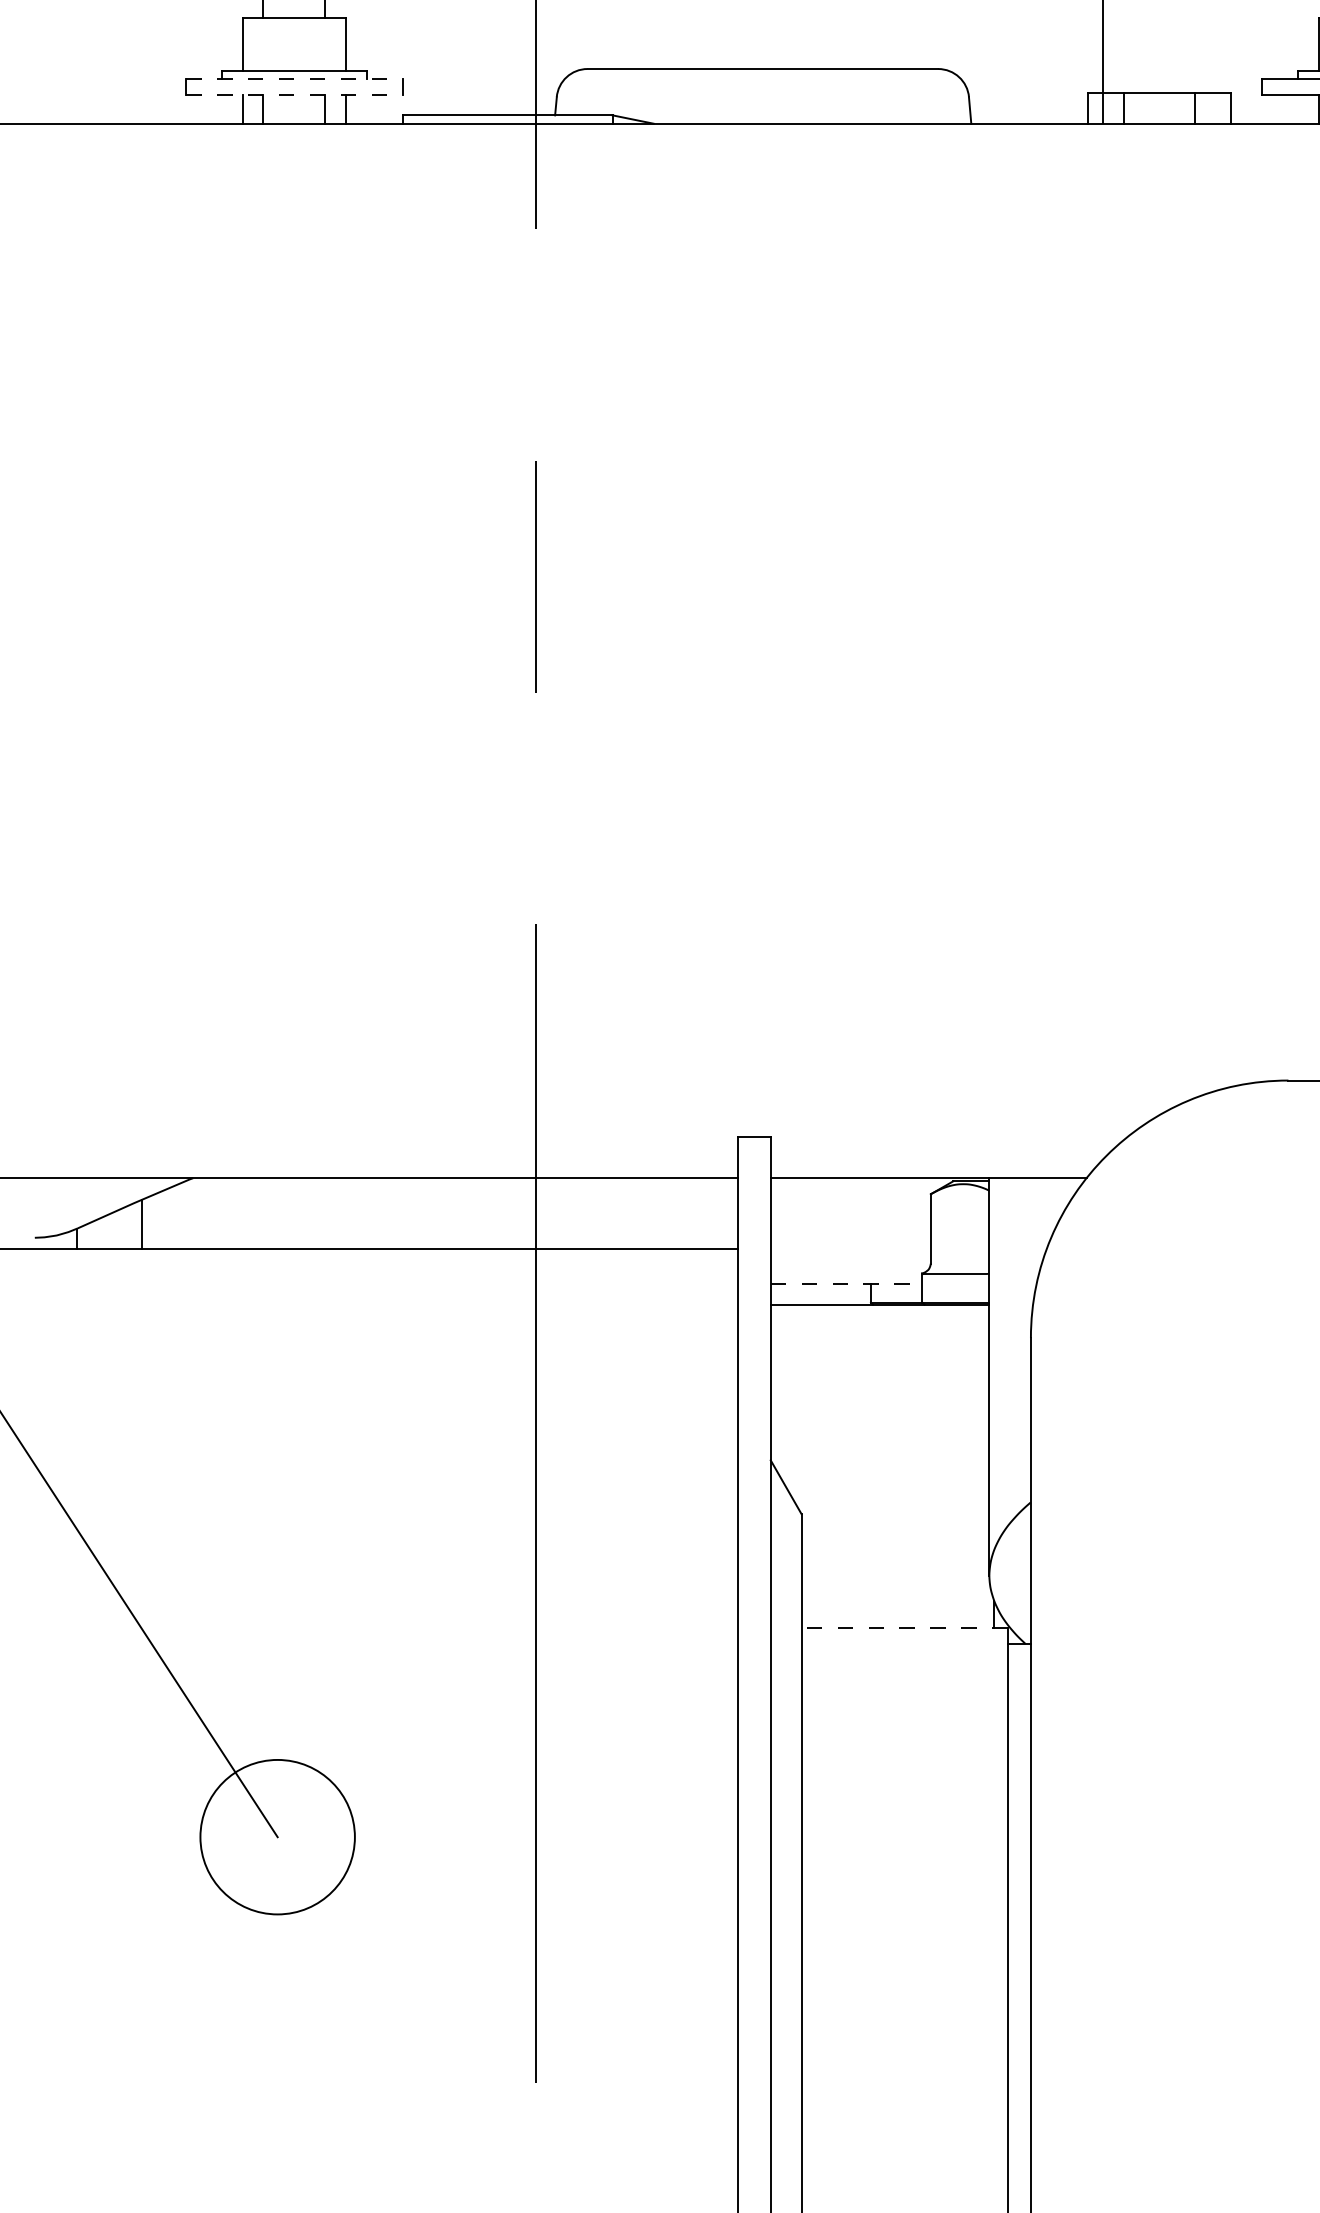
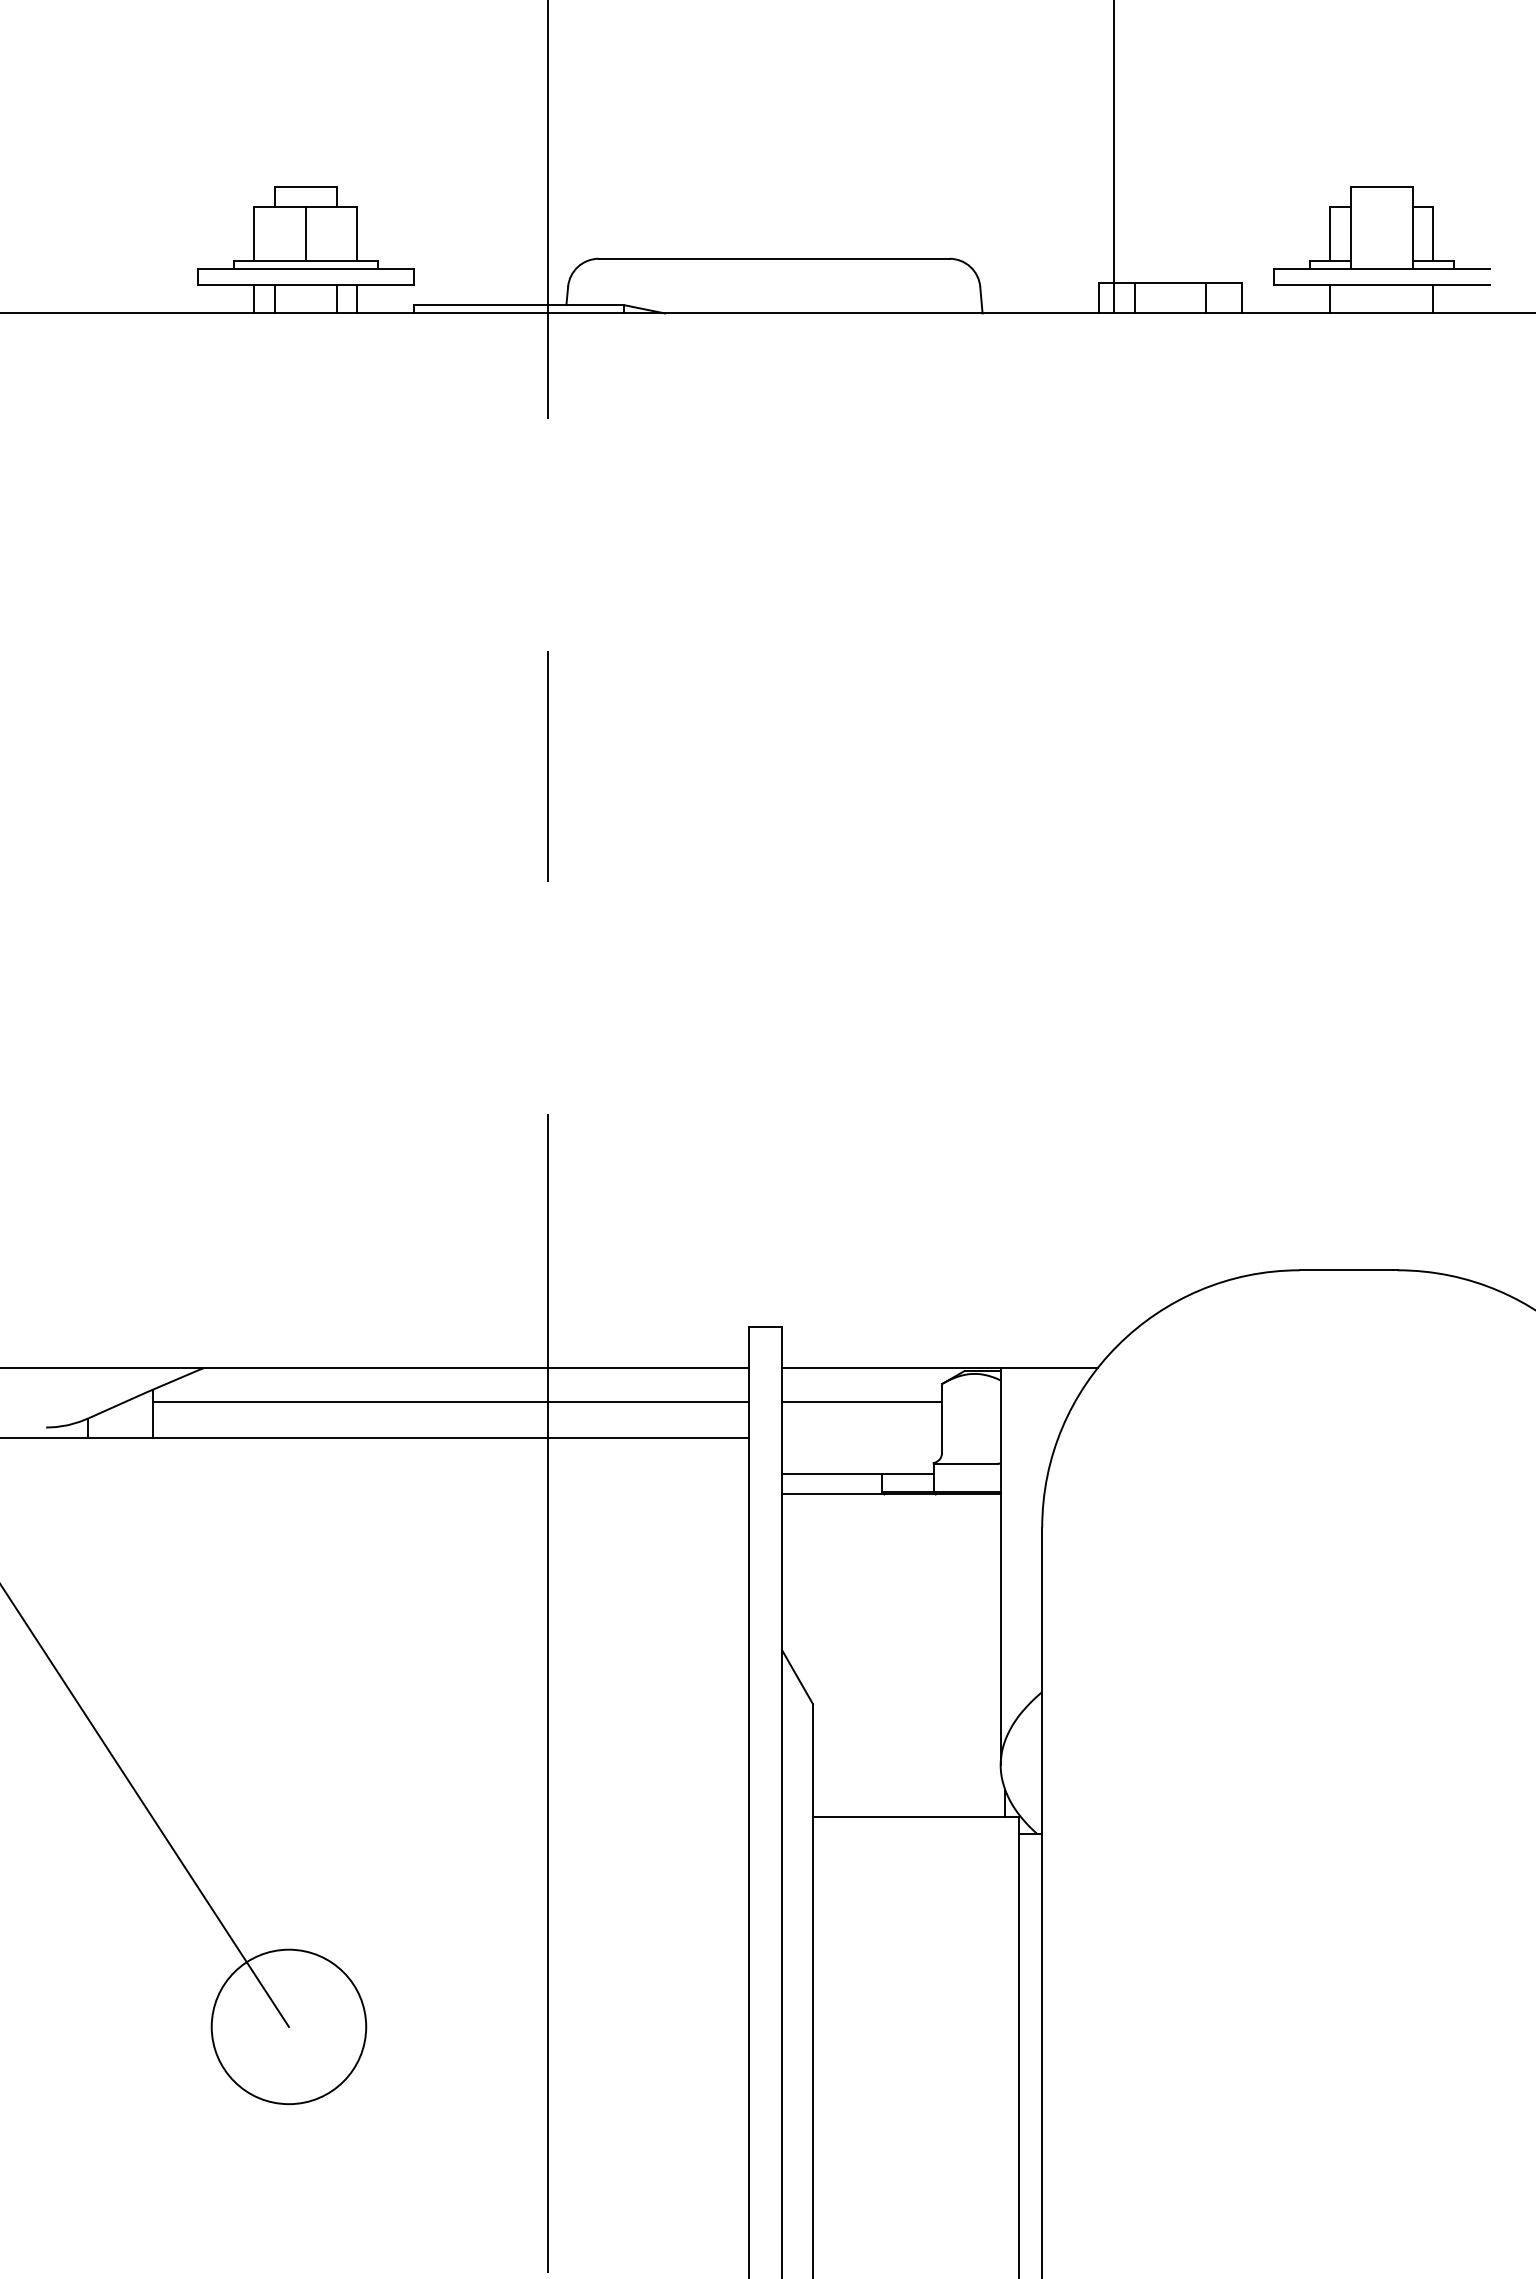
line: (294, 43) -> (305, 233), added
line: (295, 79) -> (306, 269), dashed -> solid
line: (295, 94) -> (306, 284), dashed -> solid
line: (440, 1211) -> (451, 1401), added
line: (851, 1211) -> (862, 1401), added
line: (846, 1283) -> (857, 1473), dashed -> solid
line: (904, 1627) -> (915, 1817), dashed -> solid

